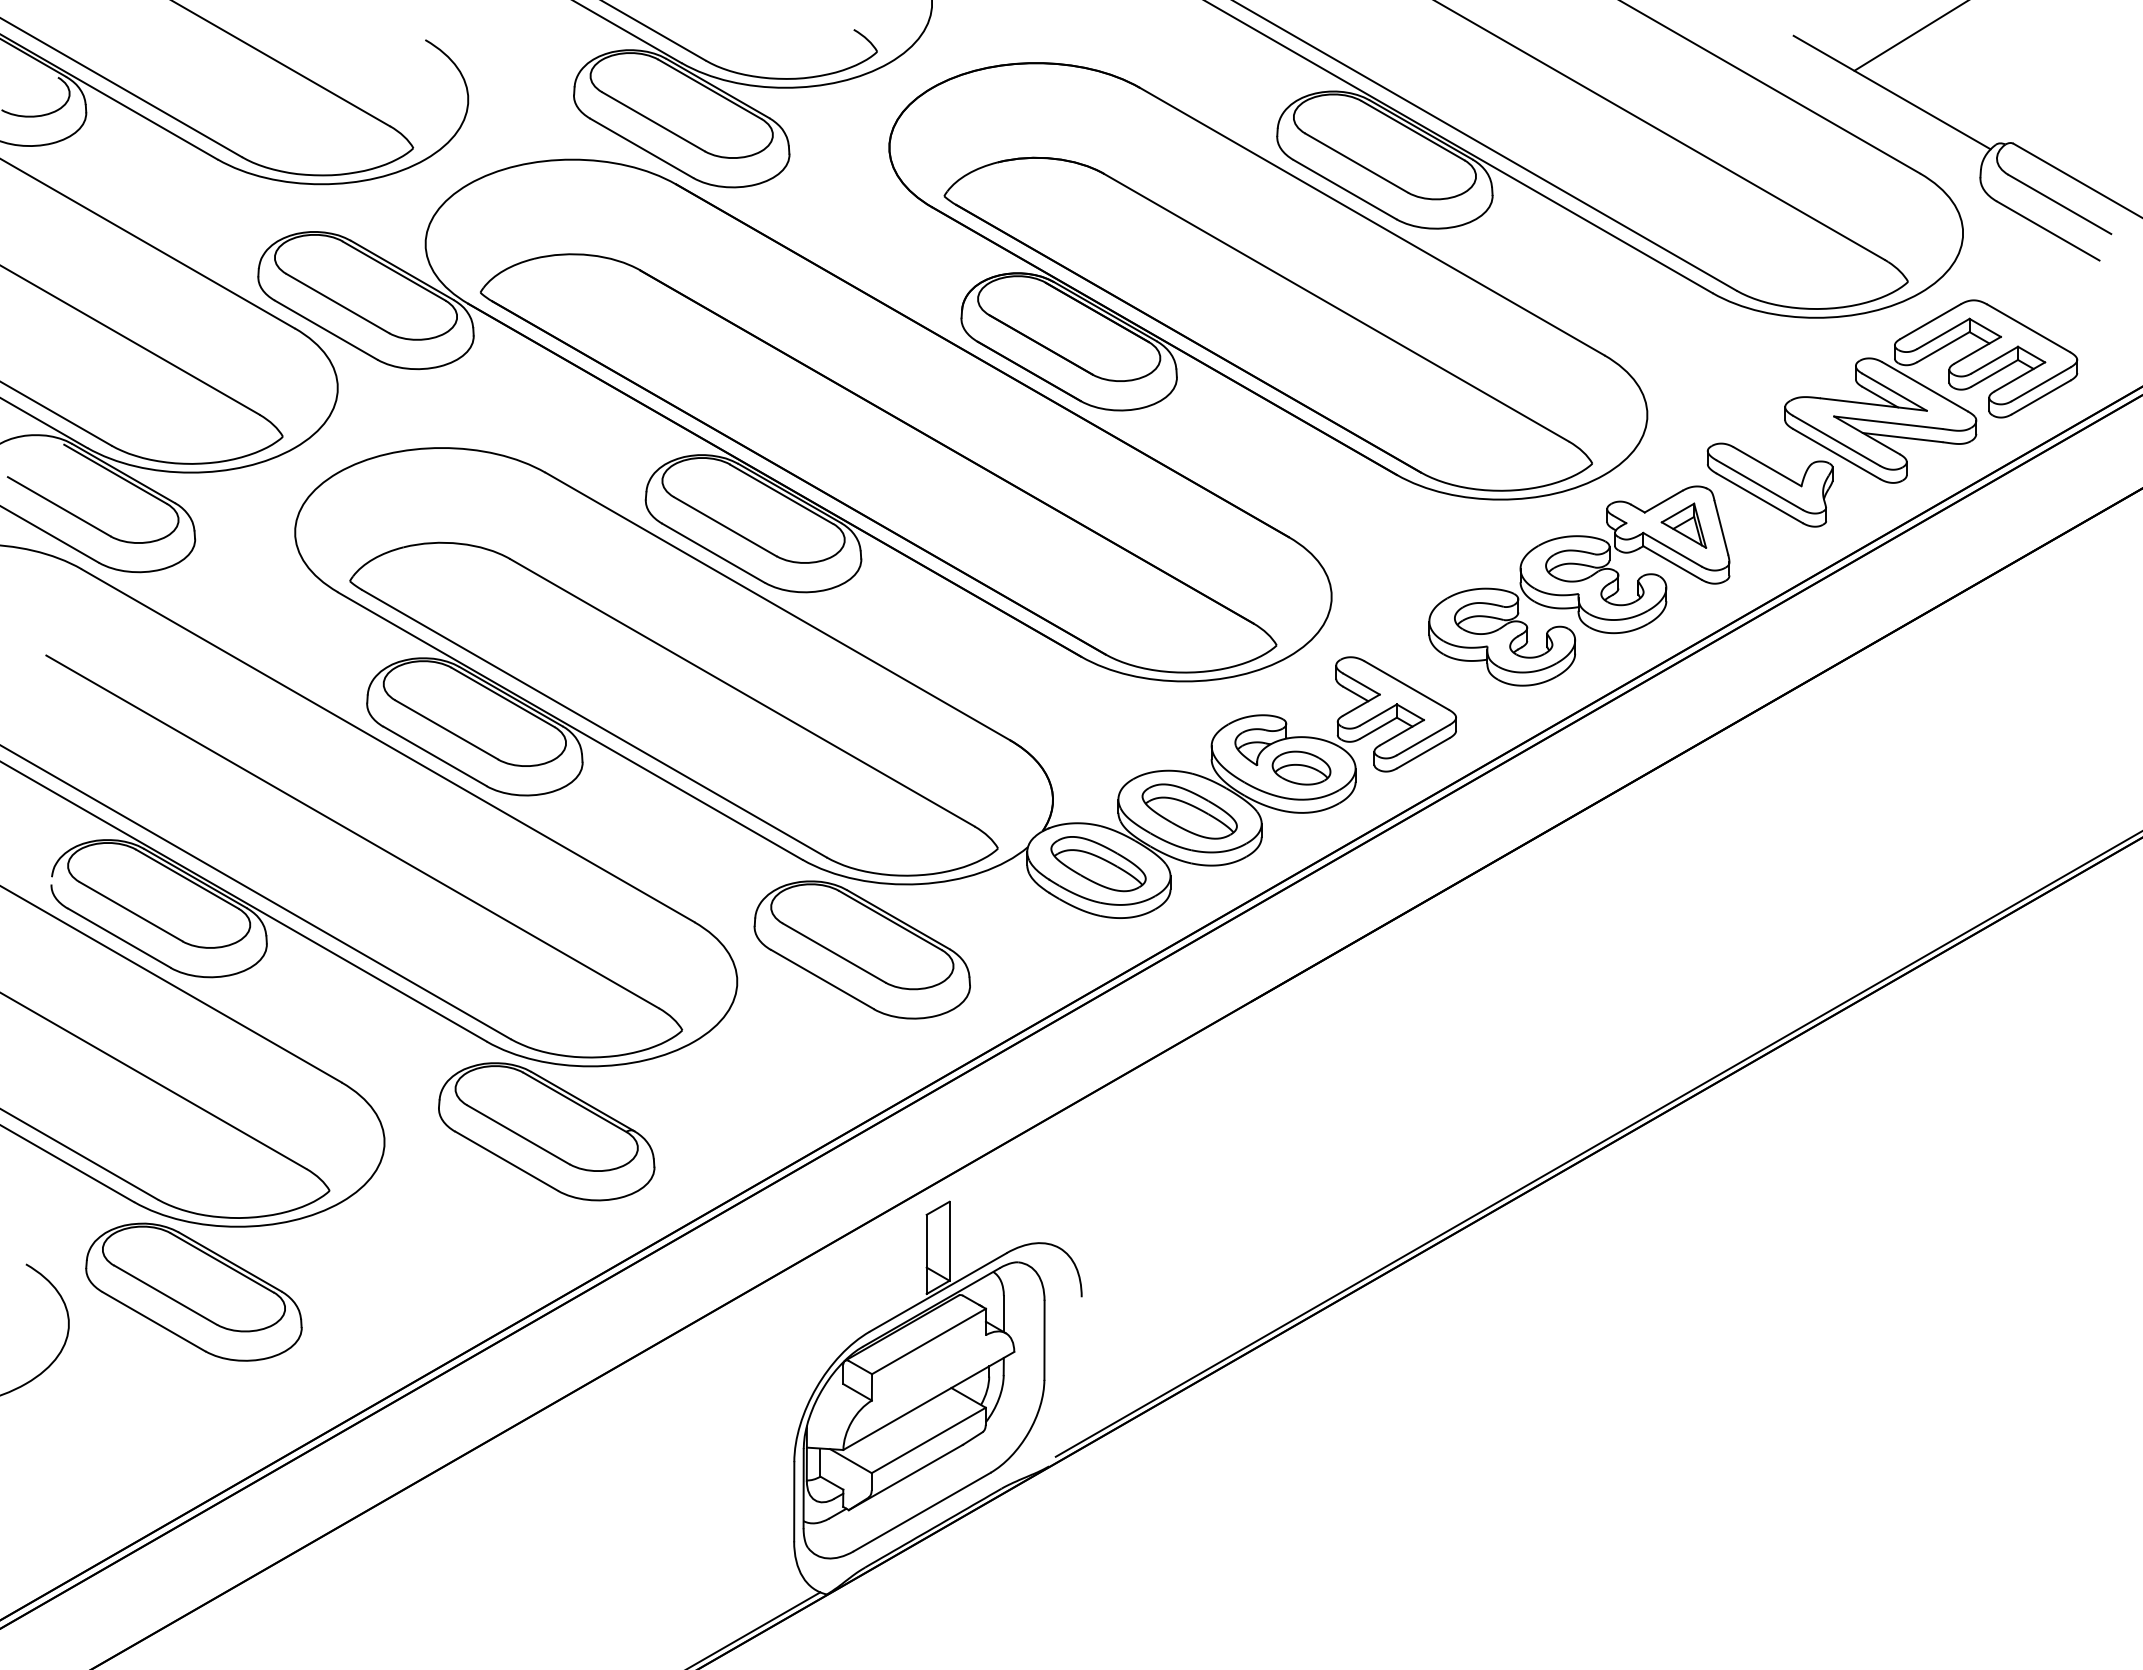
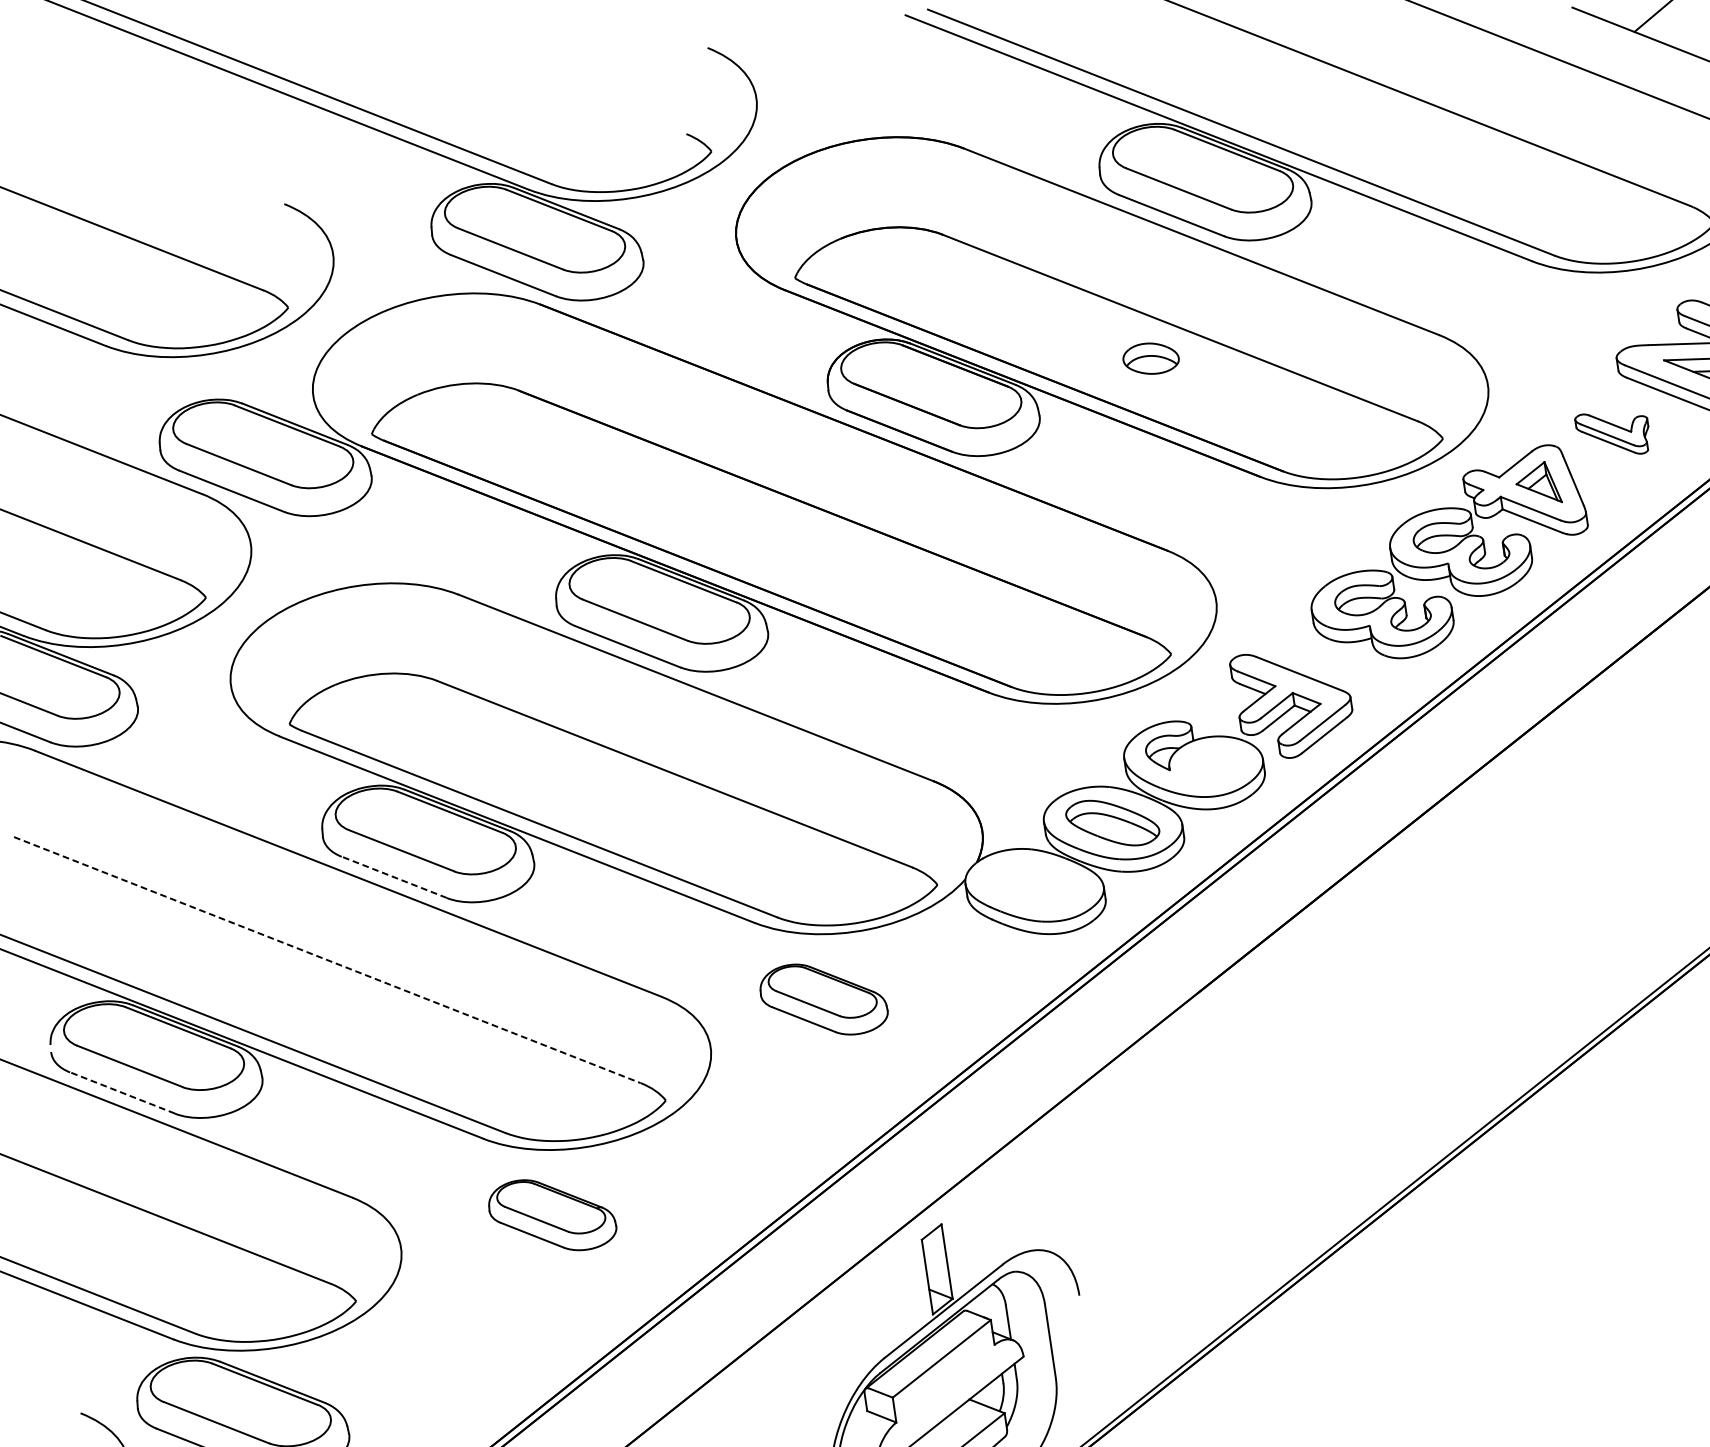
part: (1769, 484) -> (1612, 433), size x0.6
line: (434, 756) -> (393, 877), solid -> dashed
part: (1301, 767) -> (1150, 358), moved
line: (353, 832) -> (328, 960), solid -> dashed
part: (1098, 864) -> (1034, 885), removed
line: (118, 937) -> (121, 1092), solid -> dashed
part: (861, 949) -> (823, 999), size x0.6
part: (546, 1131) -> (552, 1214), size x0.6

